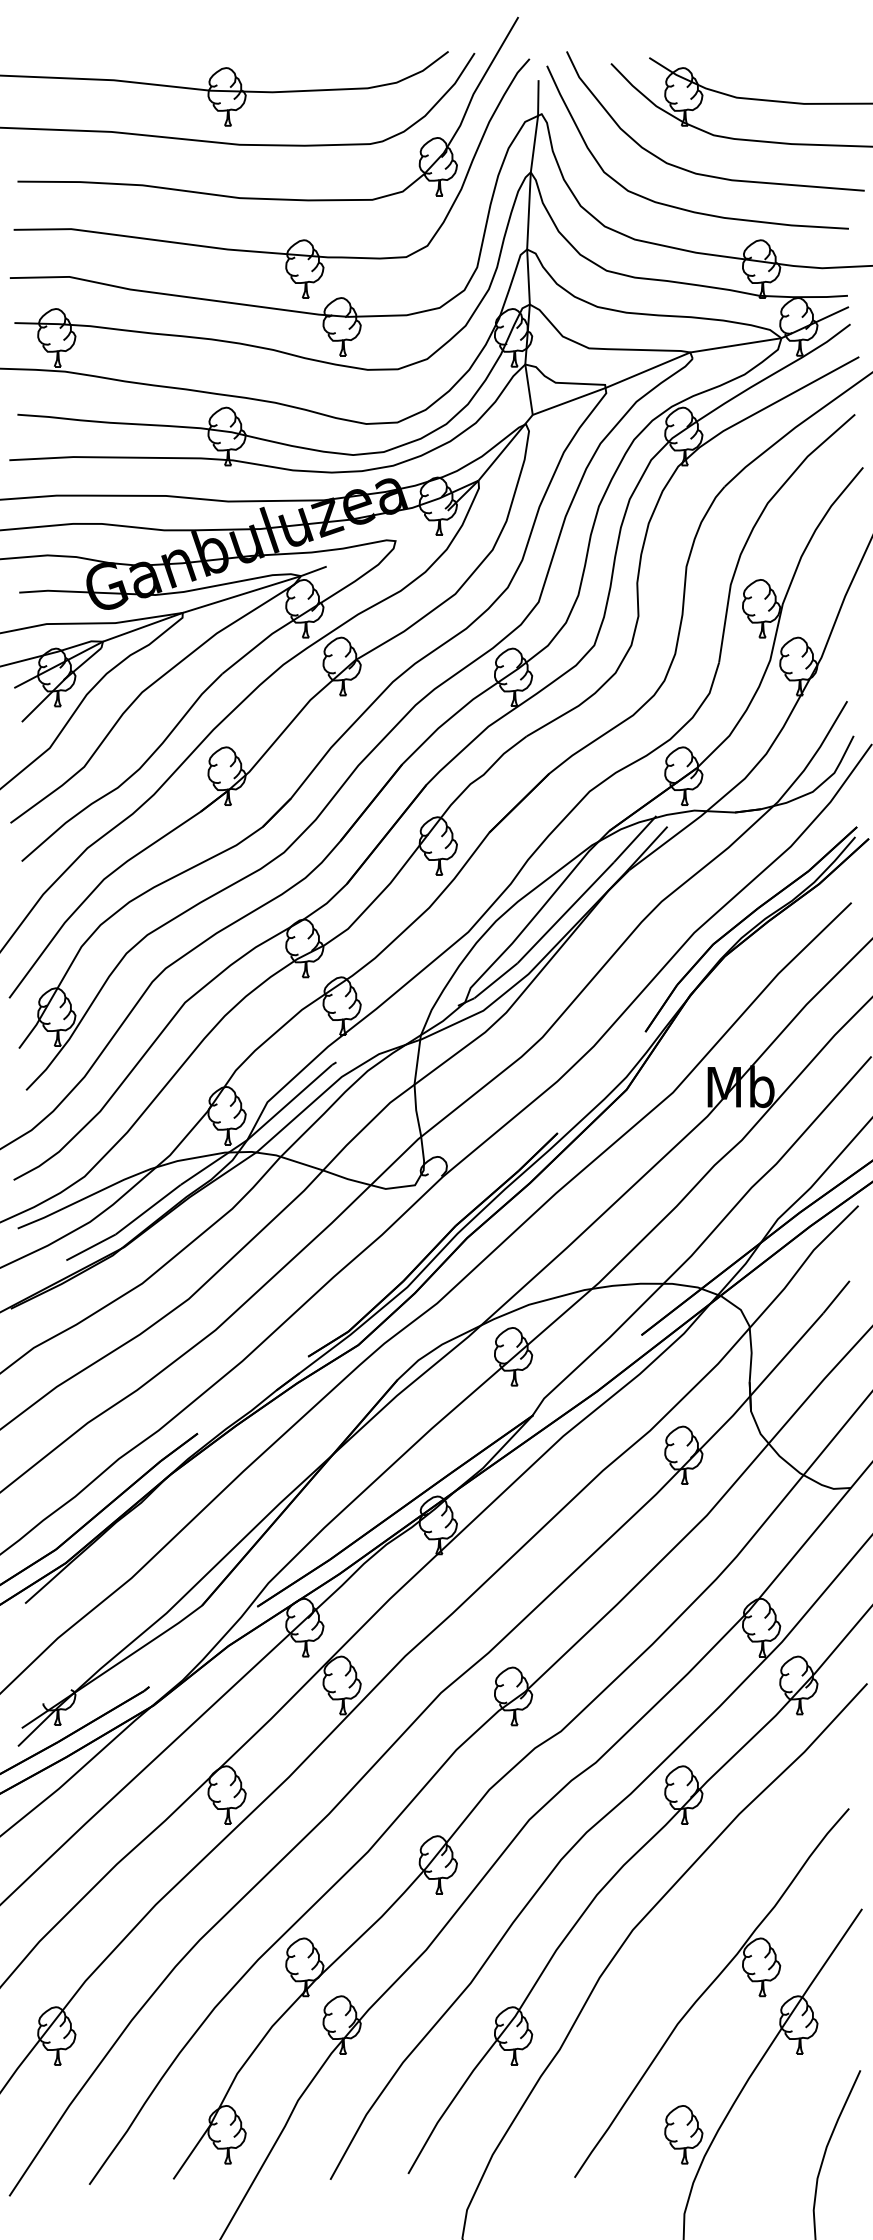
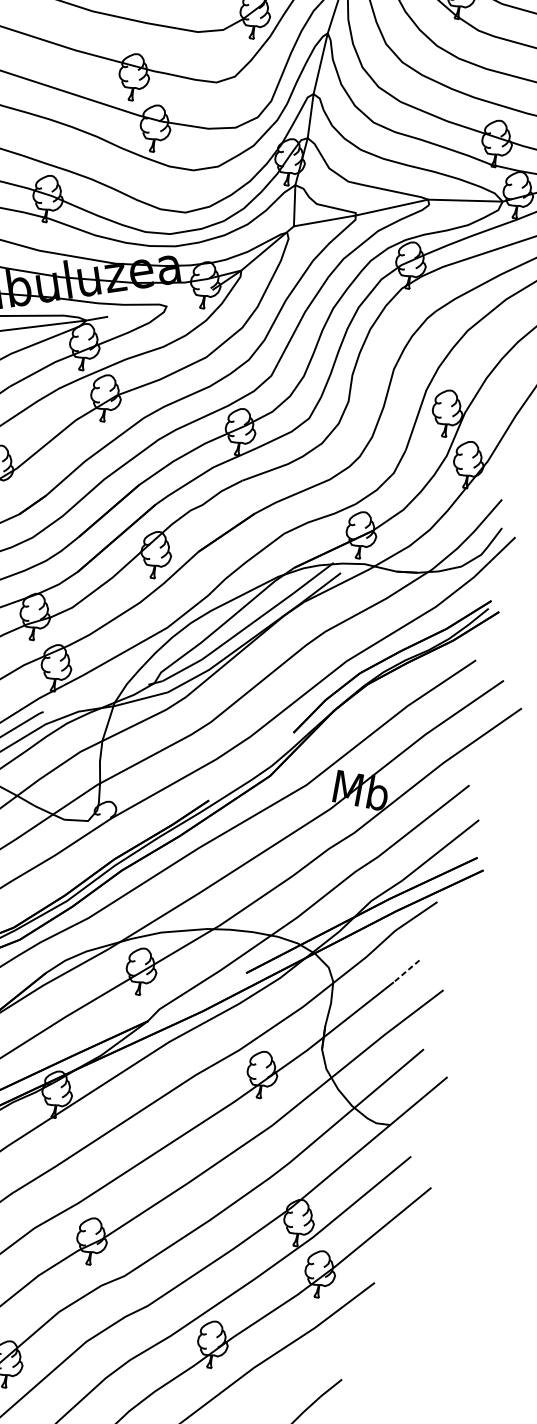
line: (836, 1297) -> (406, 971), solid -> dashed

